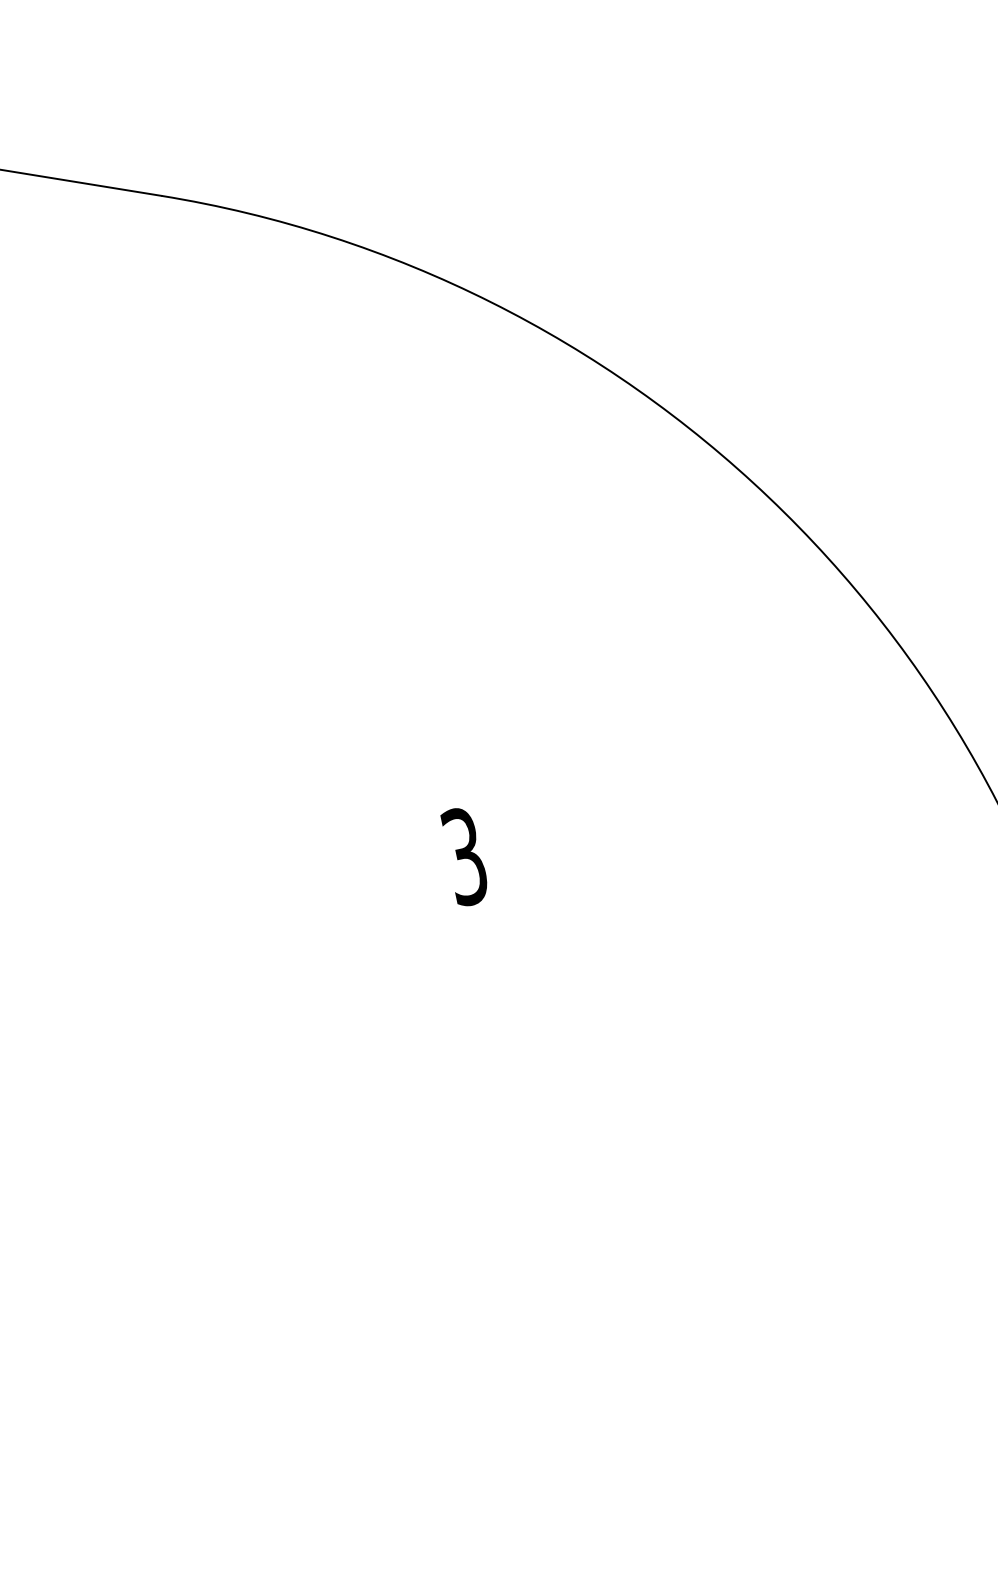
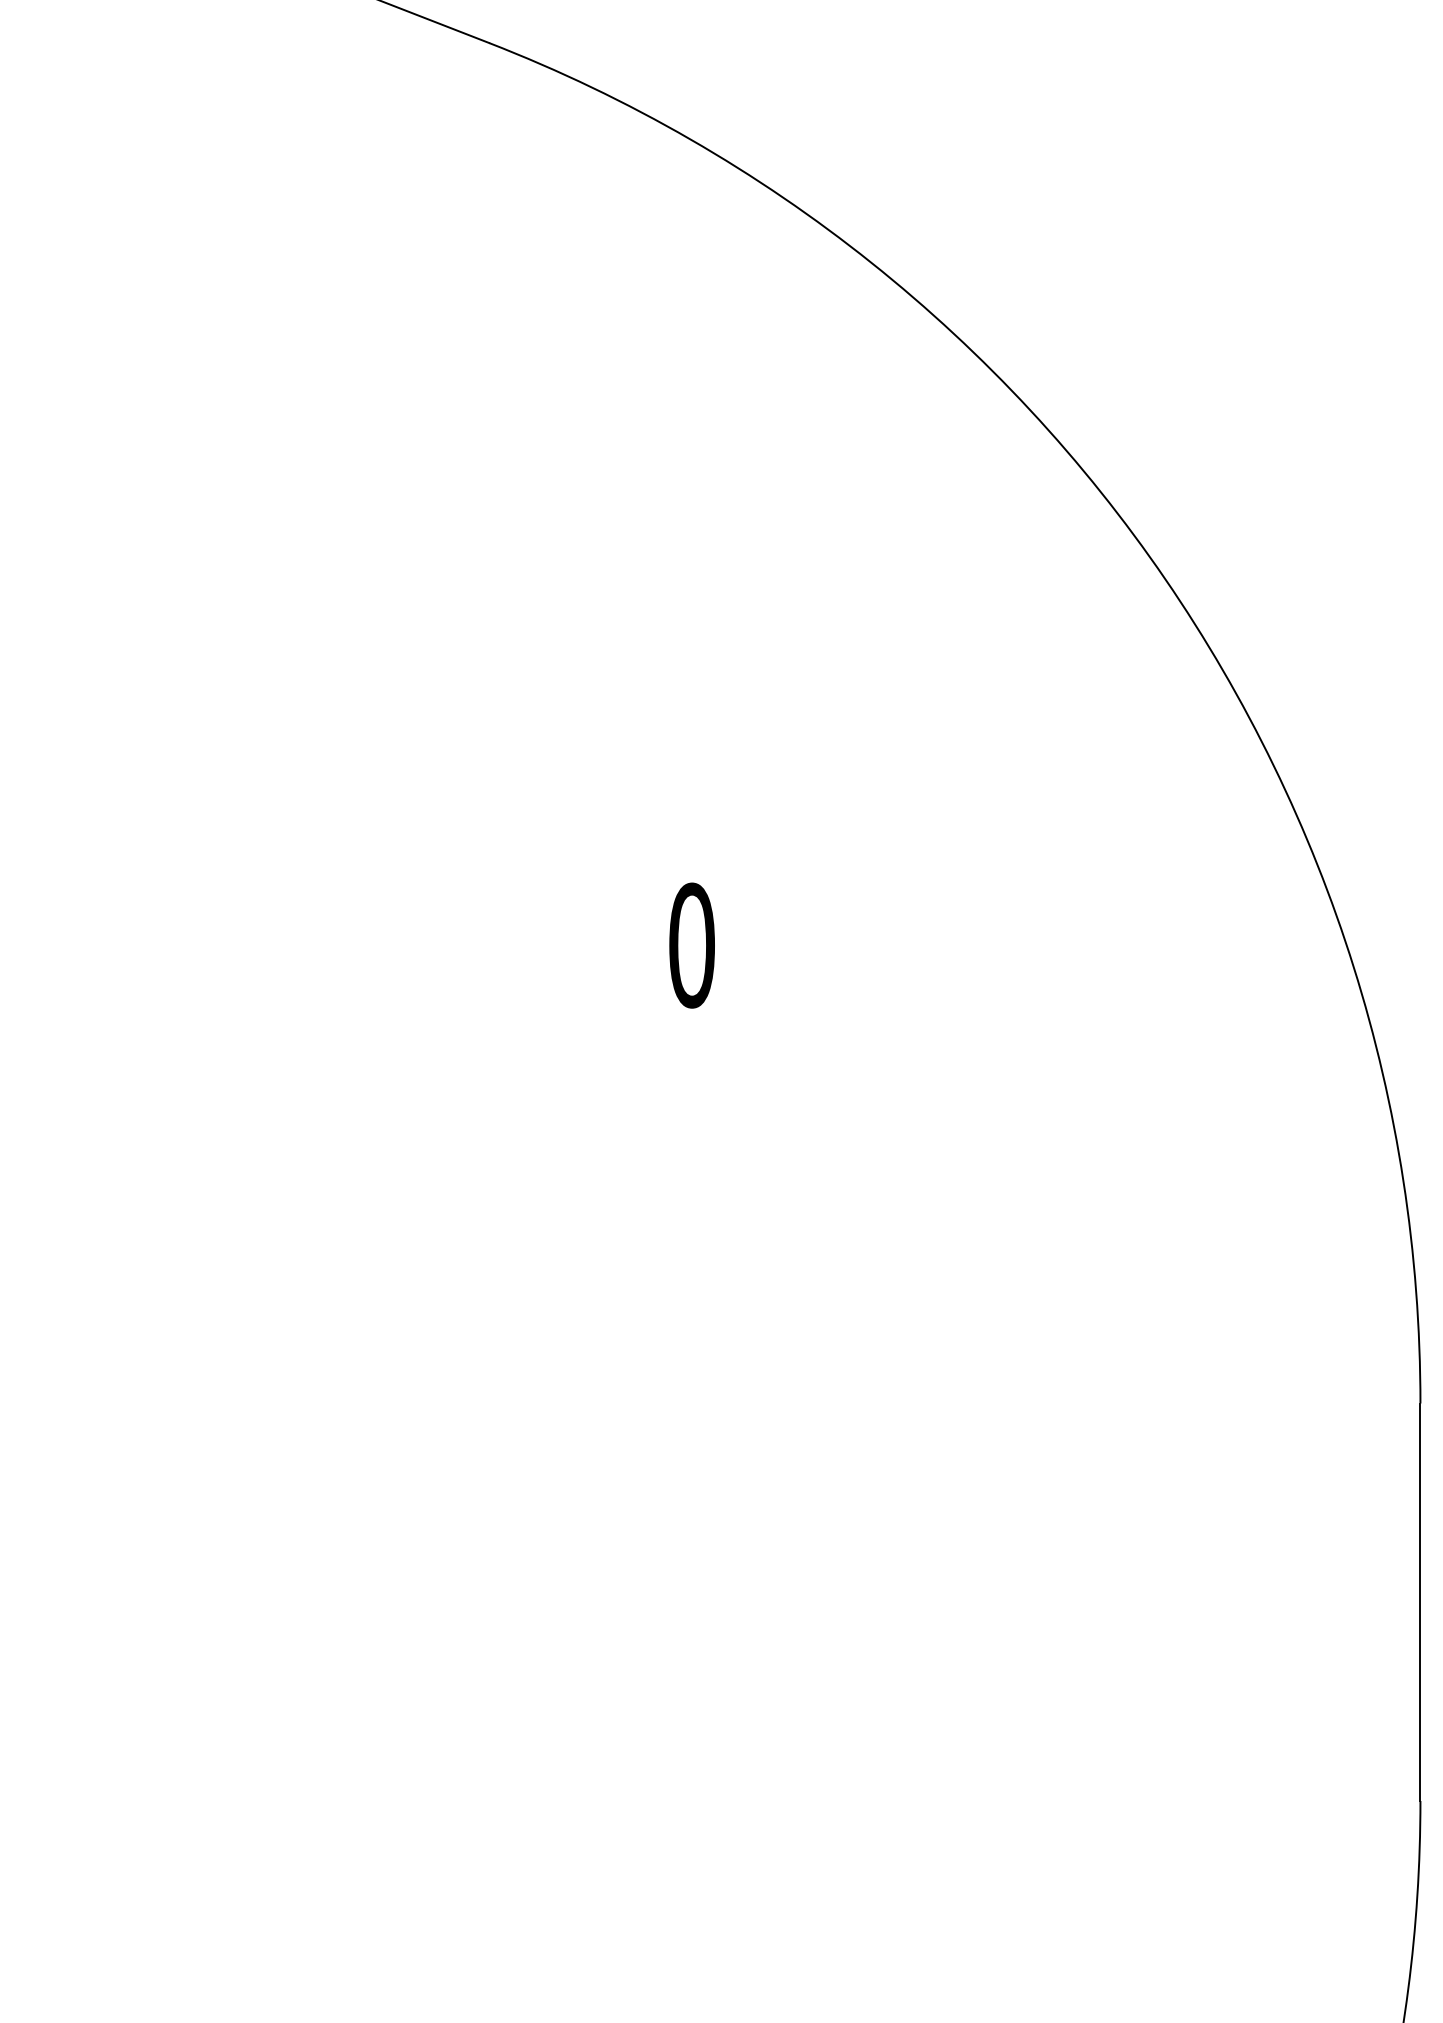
text: (464, 856) -> (691, 945), 3 -> 0

